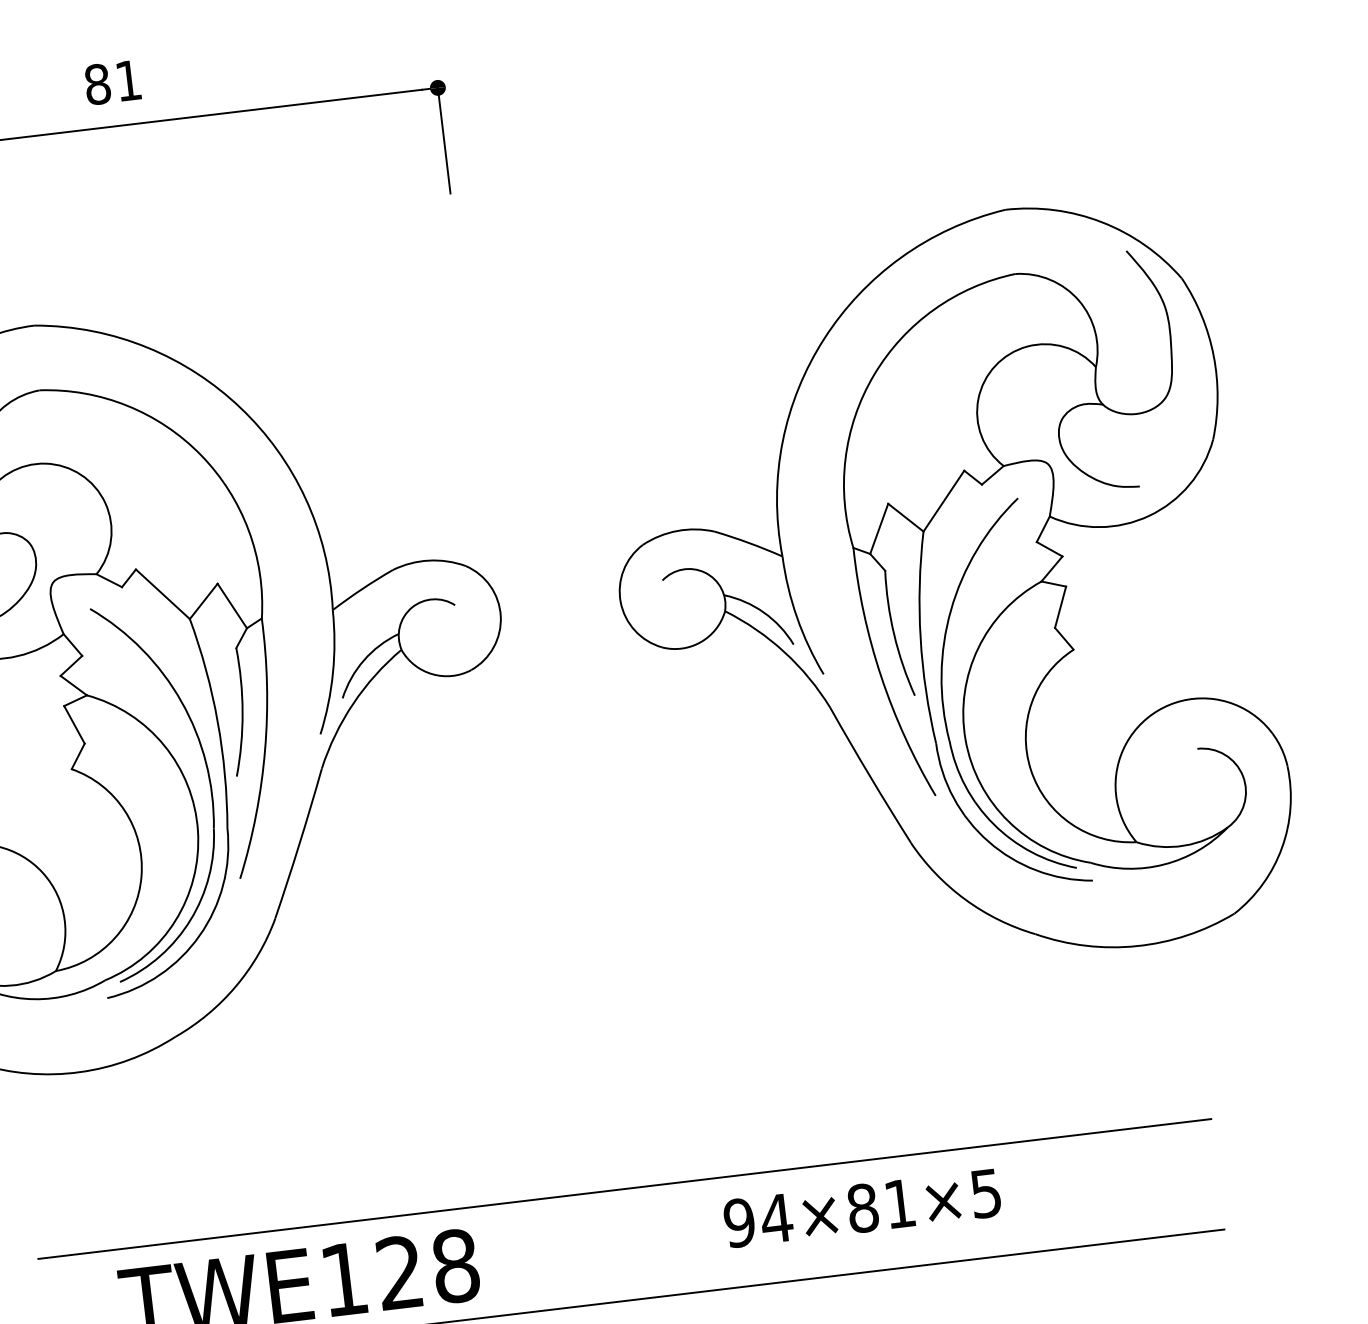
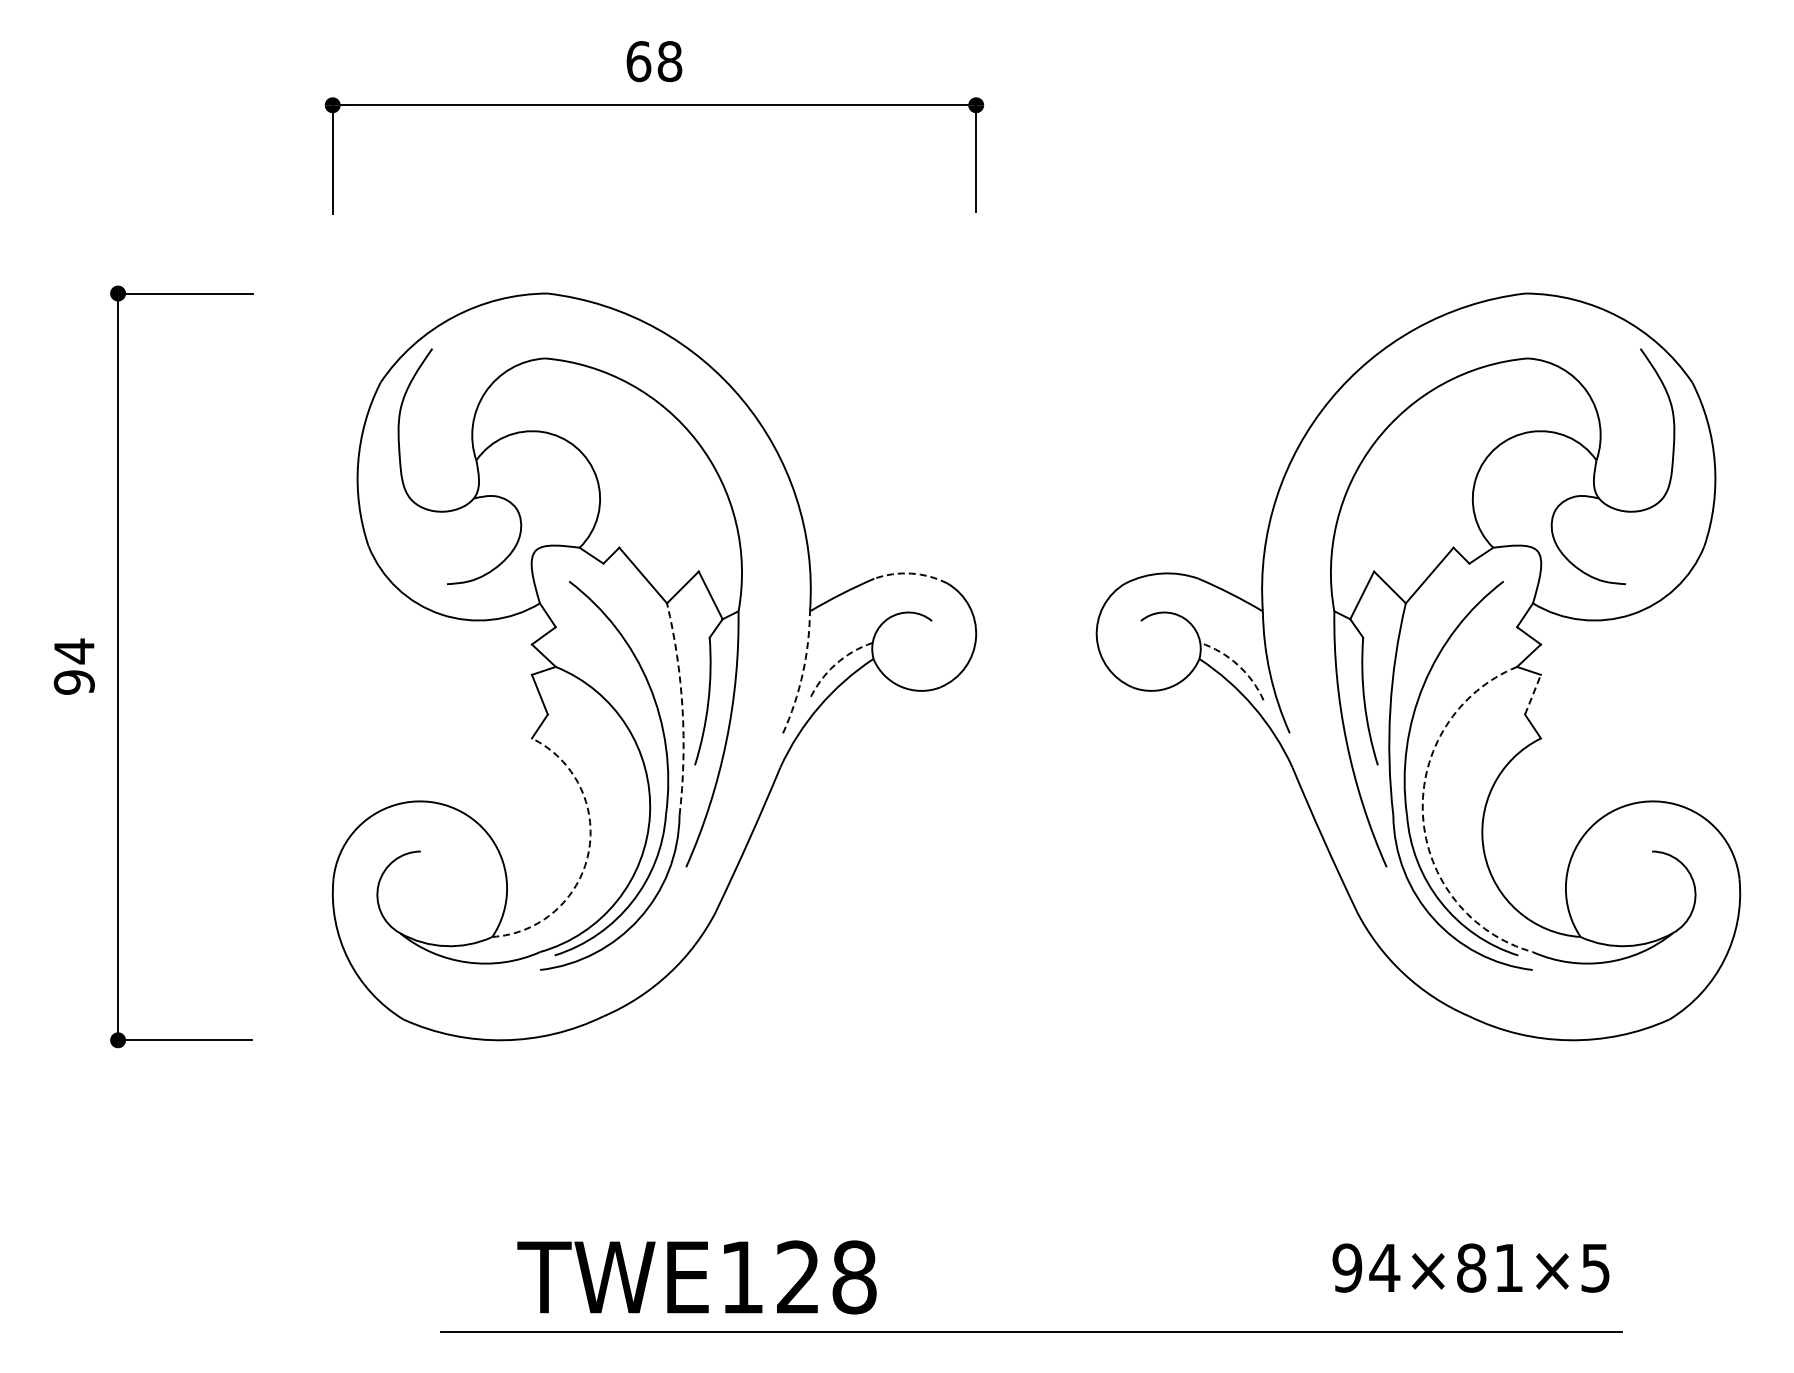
text: (113, 82) -> (654, 61), 81 -> 68
arc: (429, 560) -> (911, 573), solid -> dashed
line: (1061, 606) -> (1533, 694), solid -> dashed
arc: (763, 612) -> (1237, 664), solid -> dashed
arc: (364, 659) -> (835, 664), solid -> dashed
arc: (332, 672) -> (802, 673), solid -> dashed
arc: (217, 721) -> (682, 708), solid -> dashed
arc: (965, 740) -> (1422, 815), solid -> dashed
arc: (141, 876) -> (588, 853), solid -> dashed
line: (623, 1188) -> (1030, 1220), removed
text: (861, 1207) -> (1470, 1267), moved

